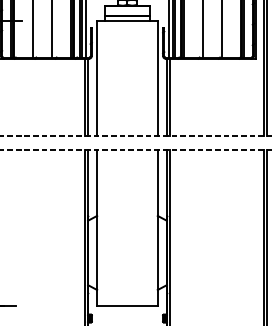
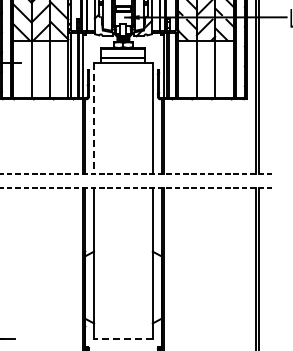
line: (97, 78) -> (94, 118), solid -> dashed
line: (126, 306) -> (122, 339), solid -> dashed

